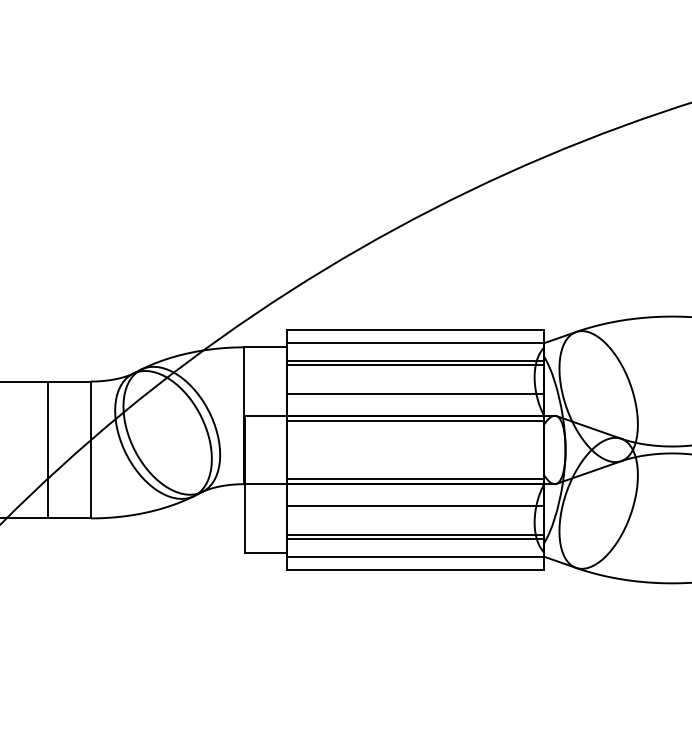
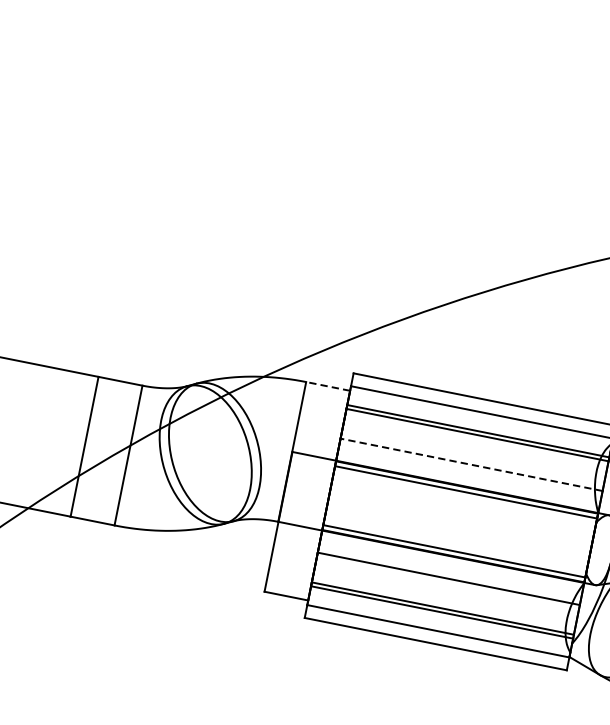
line: (265, 347) -> (327, 386), solid -> dashed
line: (415, 394) -> (471, 465), solid -> dashed

